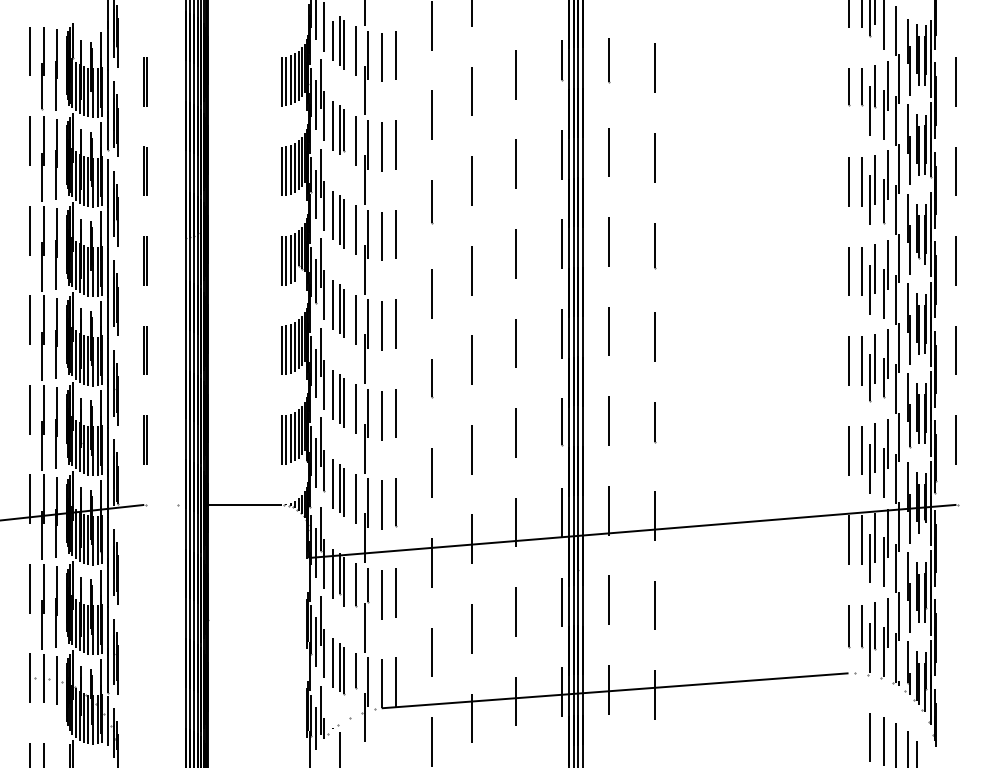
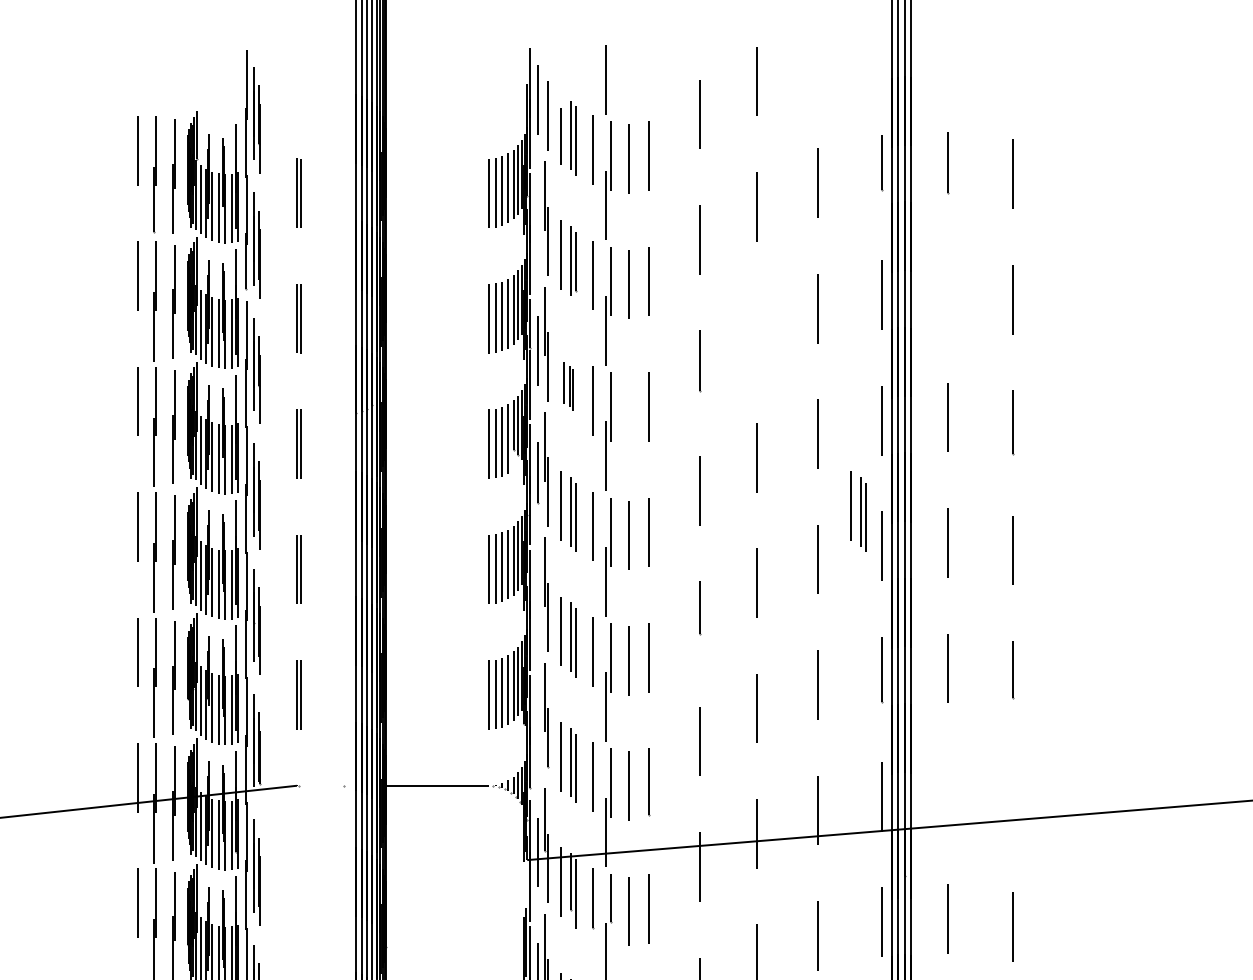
line: (316, 104) -> (538, 224), removed
line: (608, 152) -> (947, 292), removed
line: (471, 180) -> (755, 331), removed
part: (338, 219) -> (569, 385), size x0.6
line: (381, 236) -> (629, 409), removed
part: (545, 308) -> (858, 510), added
line: (316, 373) -> (538, 601), removed
line: (316, 462) -> (538, 726), removed
line: (608, 510) -> (947, 793), removed
line: (655, 515) -> (1013, 800), removed

